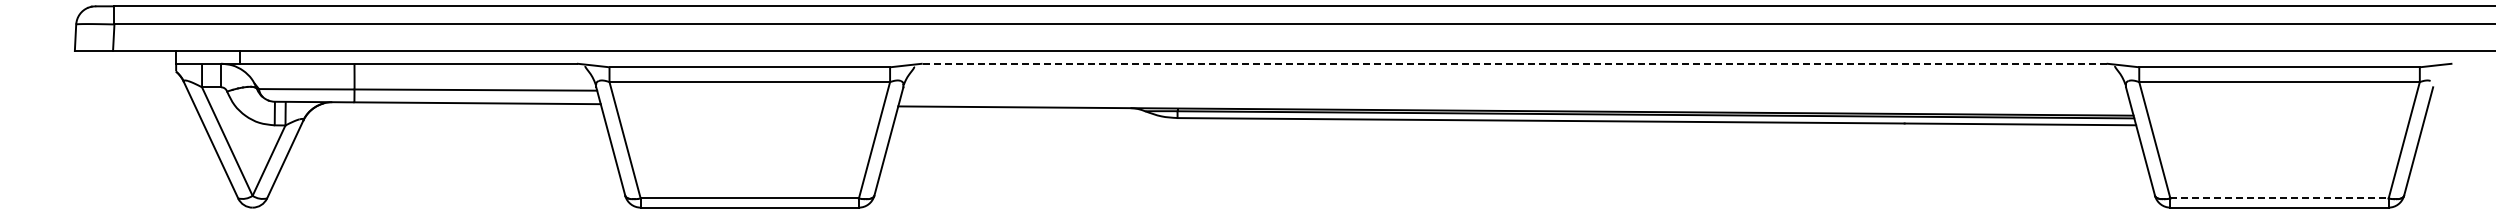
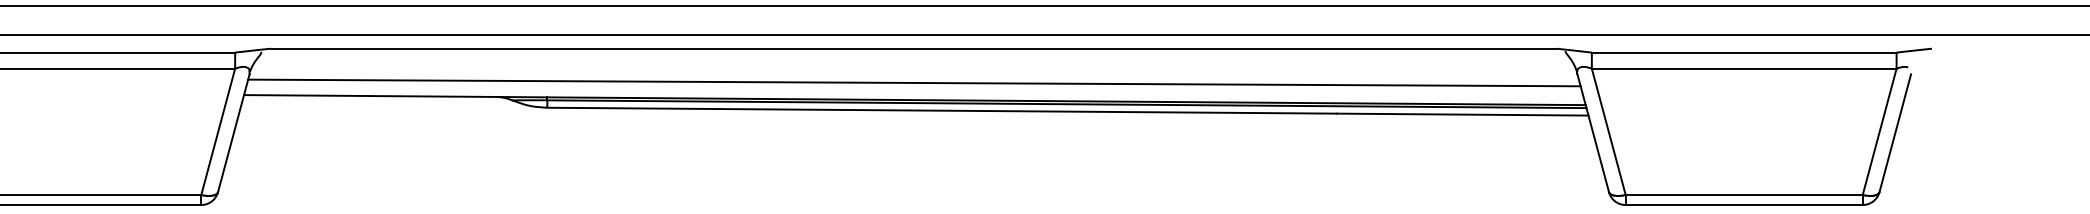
line: (1514, 63) -> (913, 48), dashed -> solid
line: (1515, 95) -> (914, 83), added
line: (2280, 198) -> (1745, 195), dashed -> solid

